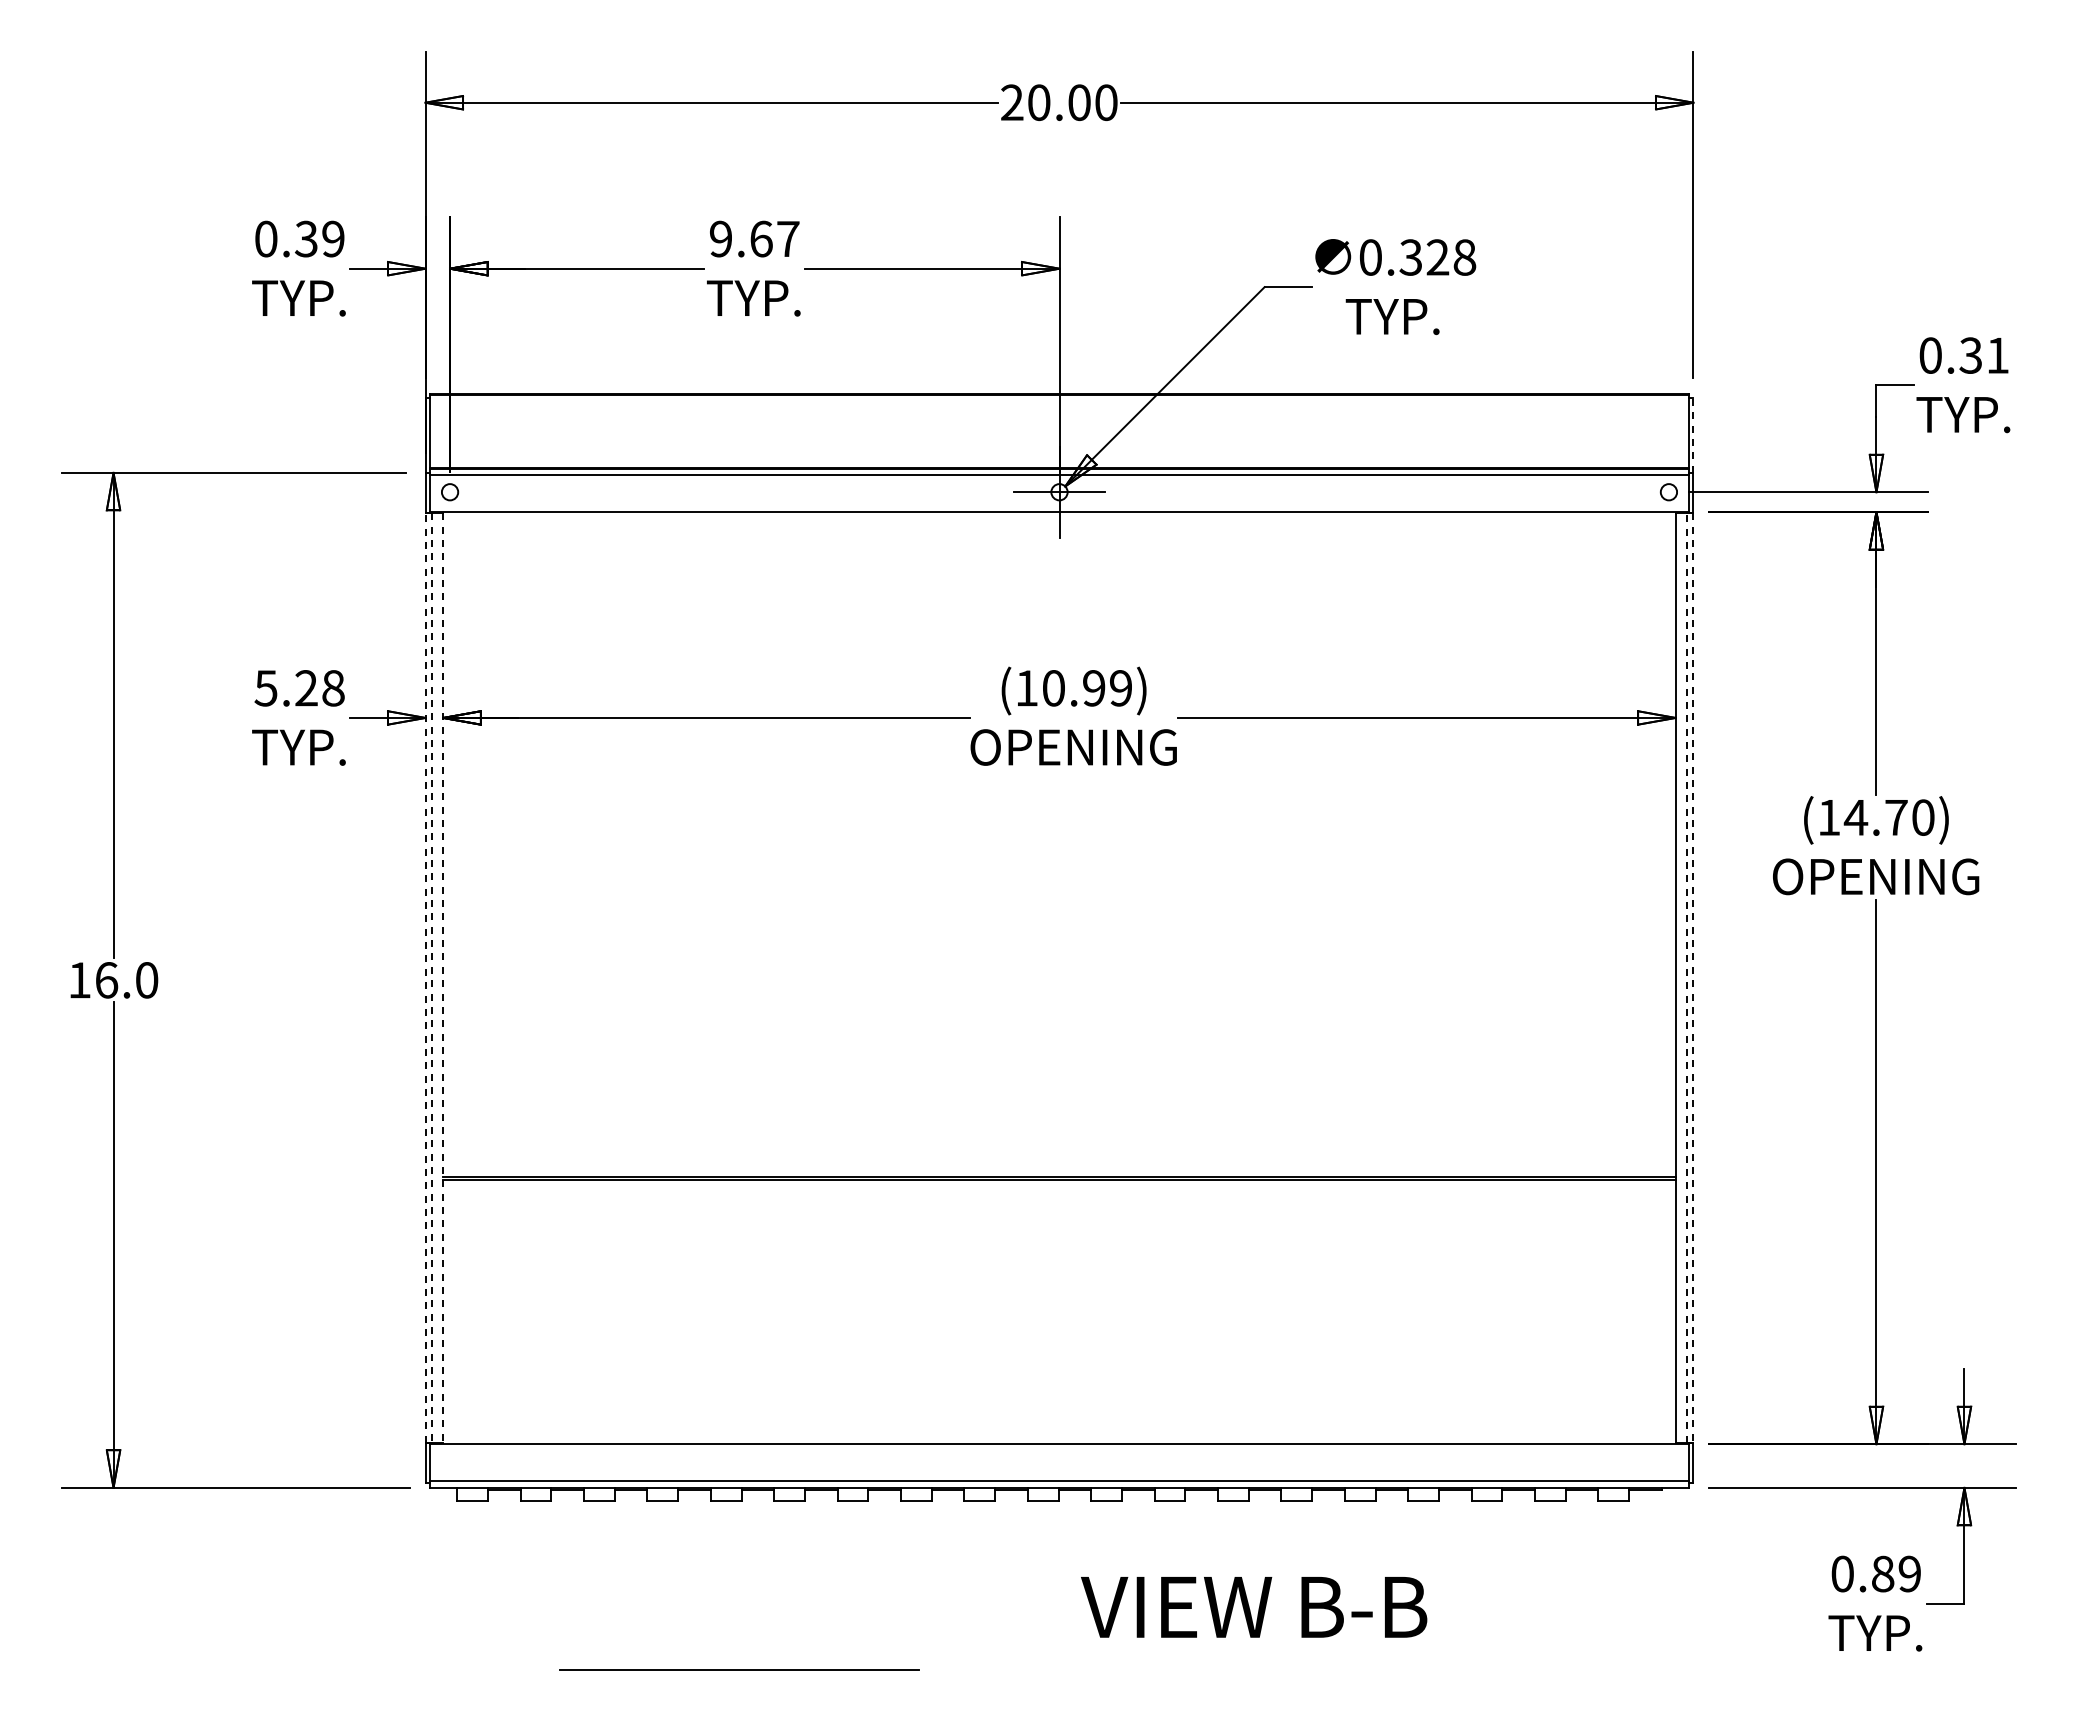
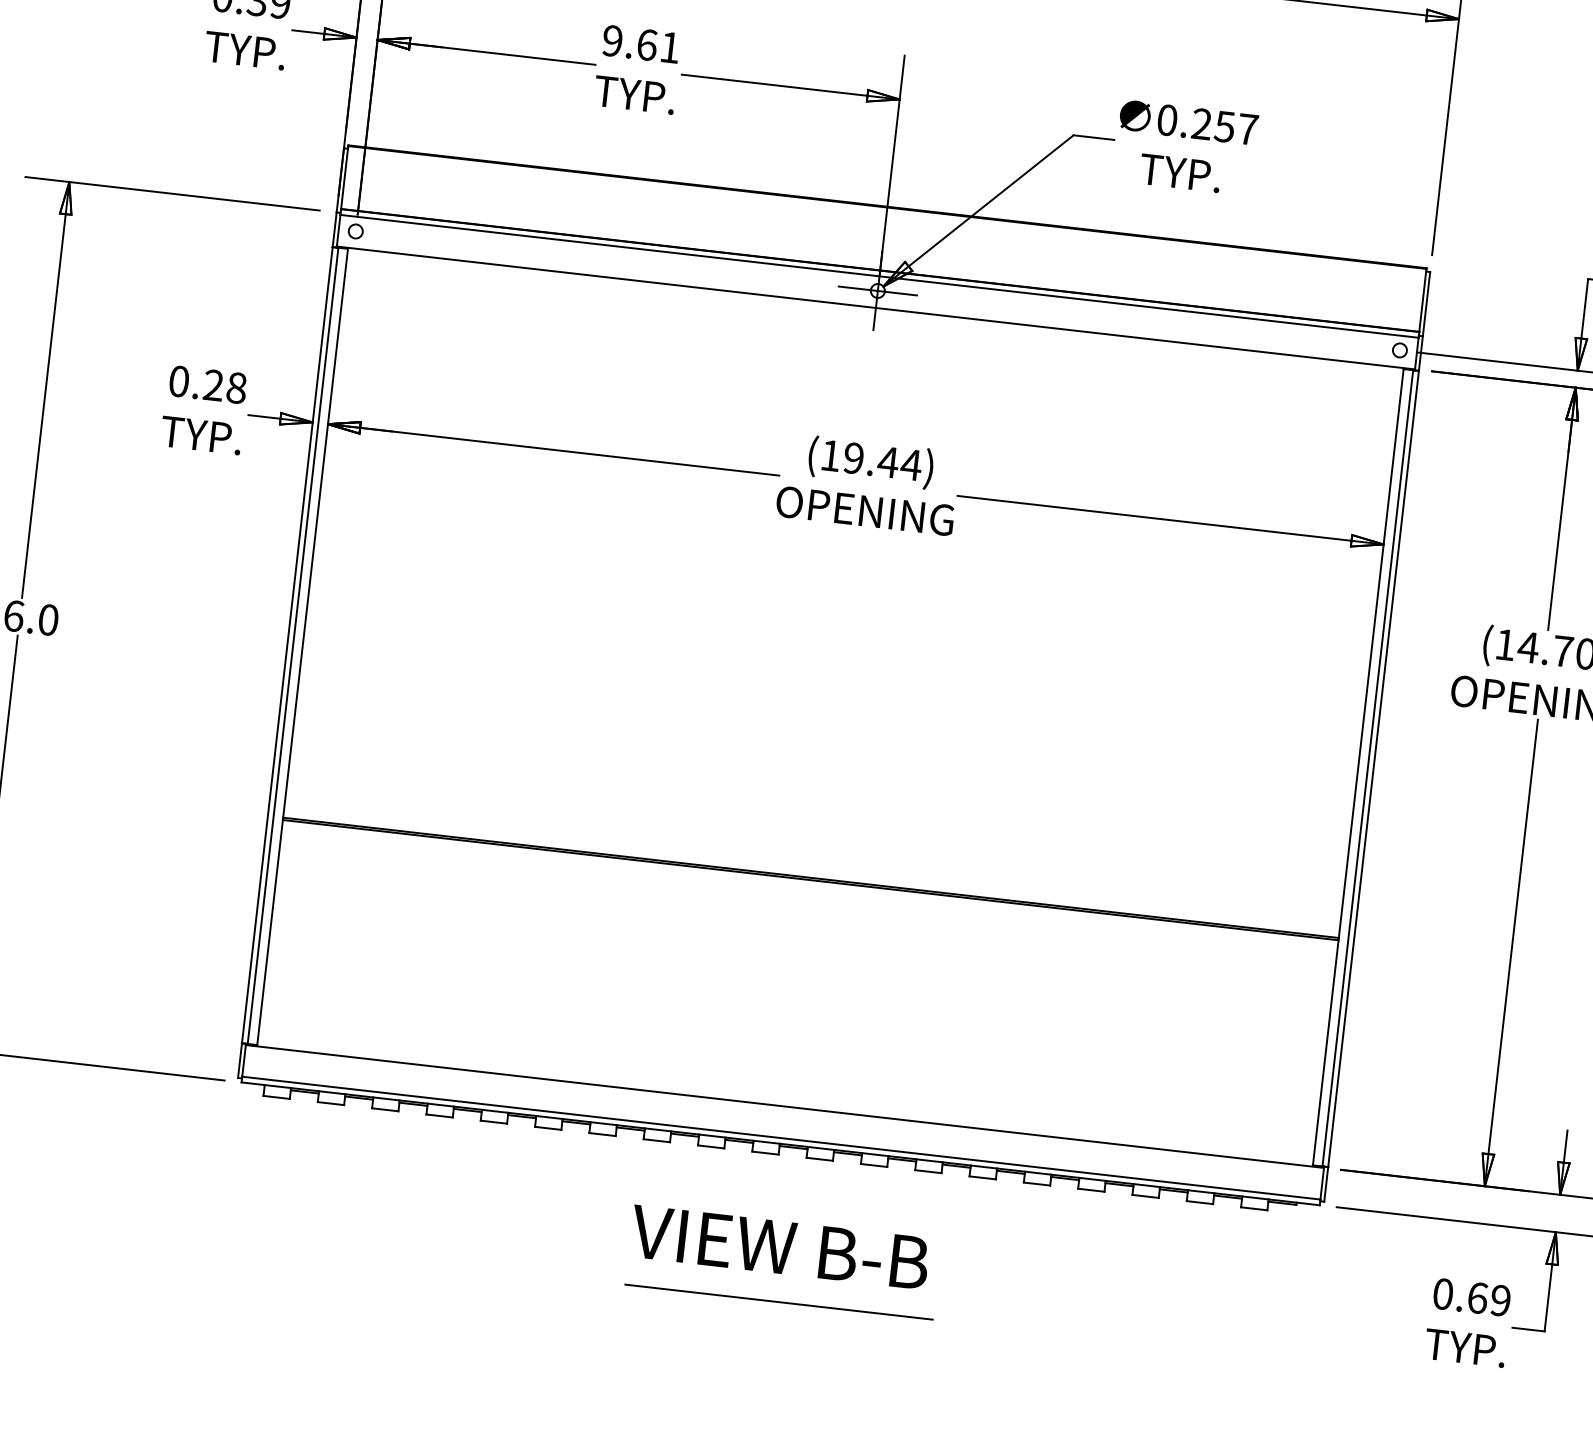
text: (788, 238) -> (670, 47), 9.67 -> 9.61
text: (1437, 257) -> (1224, 126), 0.328 -> 0.257
line: (1693, 434) -> (1426, 303), dashed -> solid
text: (265, 688) -> (178, 381), 5.28 -> 0.28
text: (1087, 688) -> (882, 461), (10.99) -> (19.44)
line: (425, 978) -> (287, 645), dashed -> solid
line: (432, 978) -> (293, 646), dashed -> solid
line: (443, 978) -> (302, 647), dashed -> solid
line: (1686, 978) -> (1367, 768), dashed -> solid
line: (1693, 978) -> (1373, 769), dashed -> solid
text: (1883, 1573) -> (1478, 1297), 0.89 -> 0.69
text: (1254, 1607) -> (780, 1247), moved
line: (739, 1669) -> (779, 1301), moved

